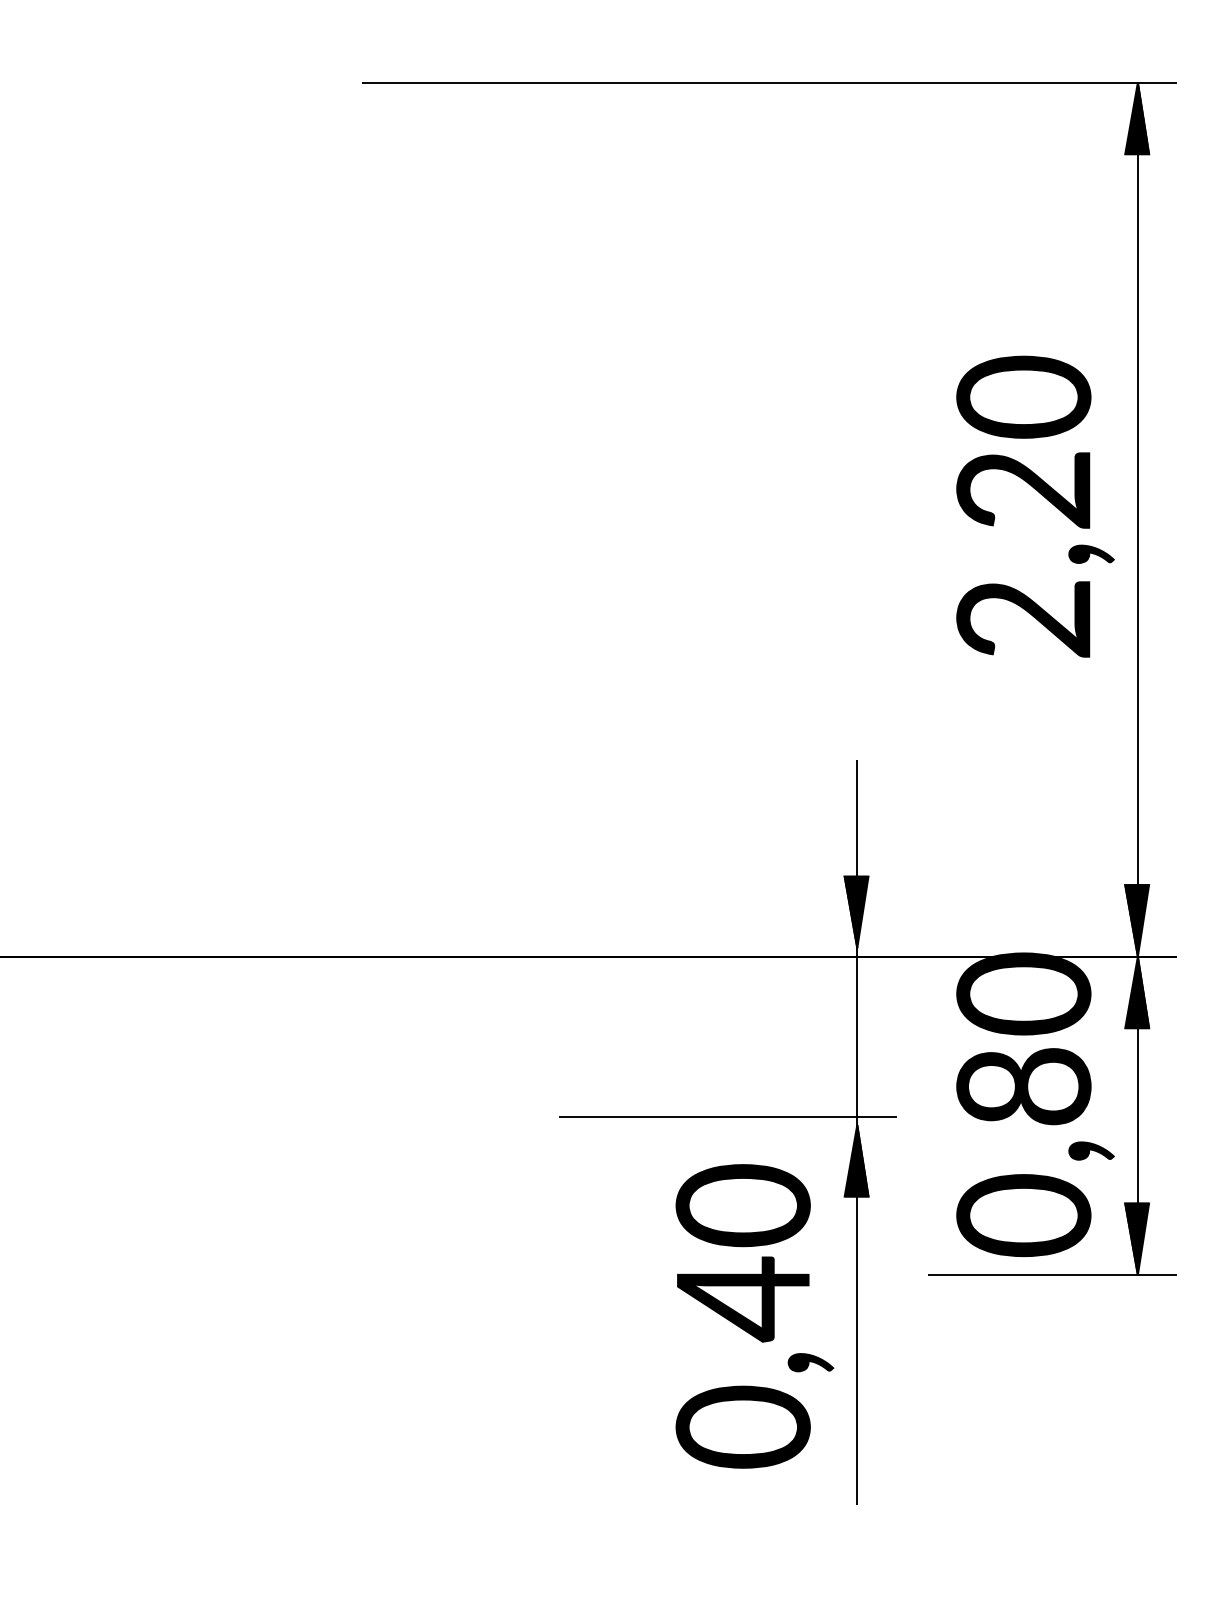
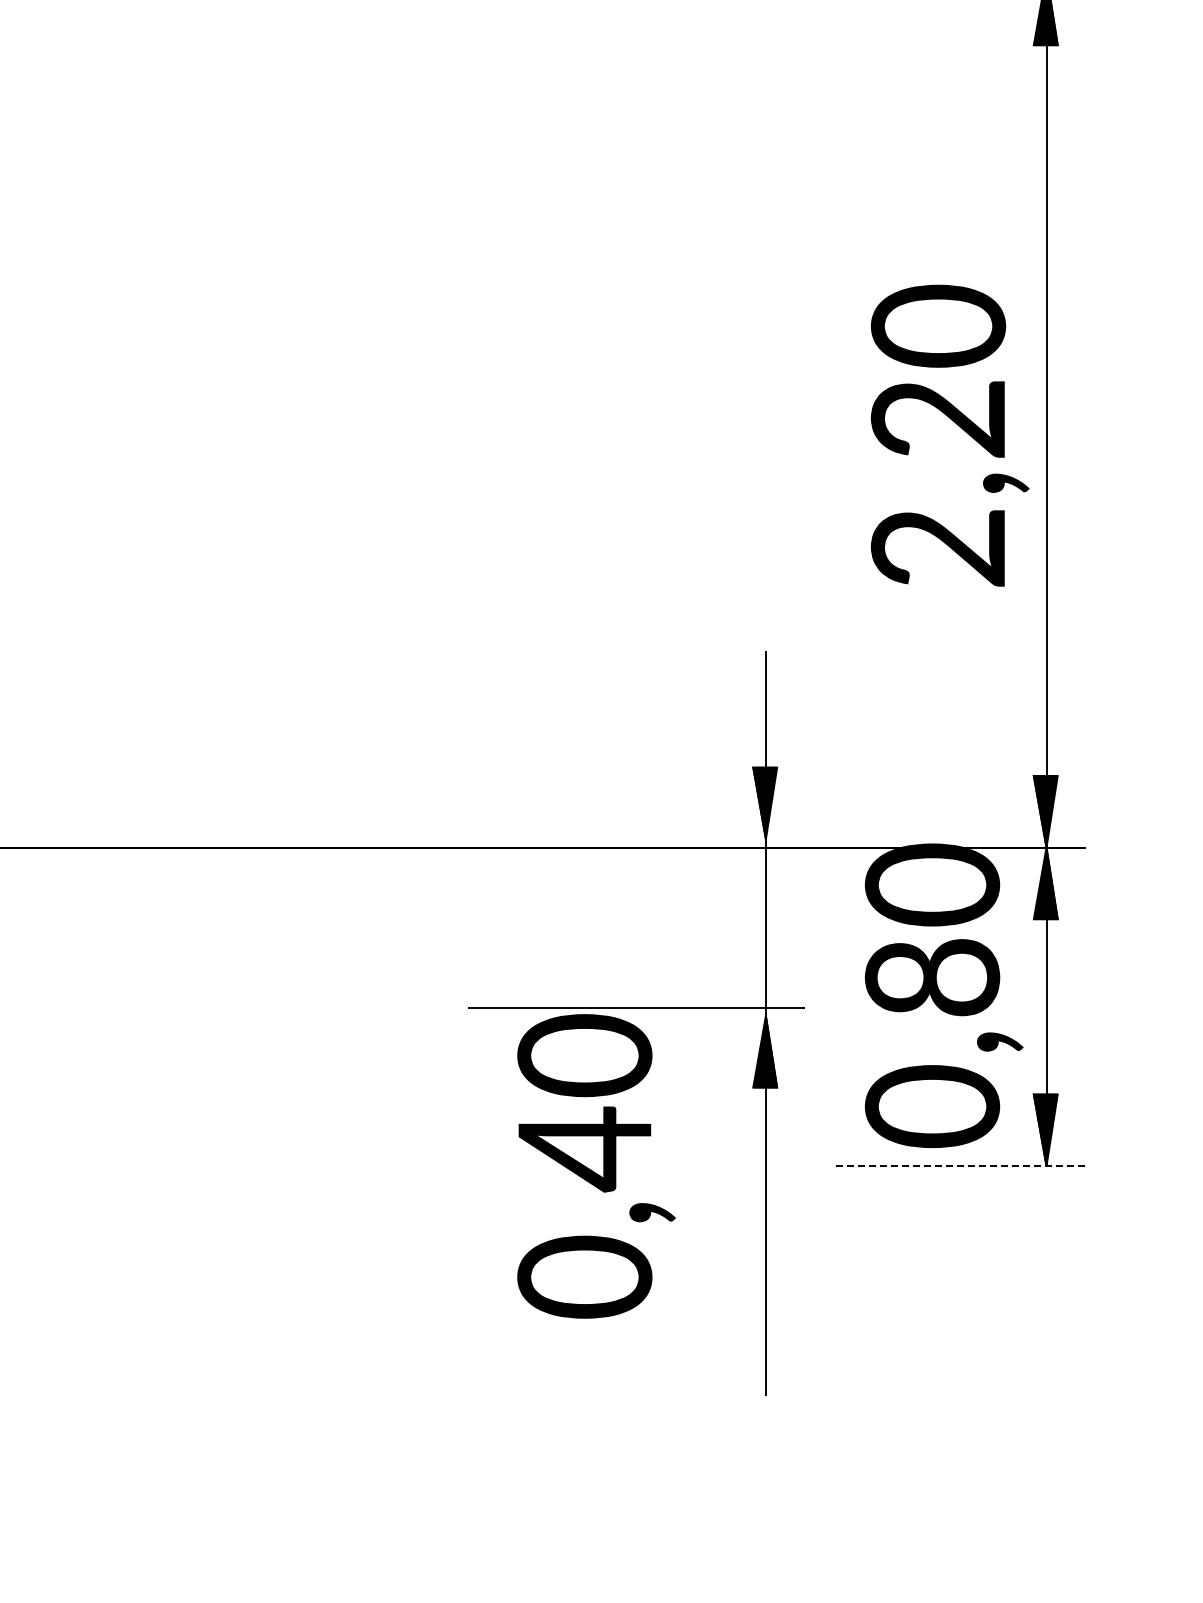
text: (1035, 506) -> (950, 435), moved
line: (1052, 1275) -> (961, 1166), solid -> dashed
text: (754, 1316) -> (596, 1166), moved

